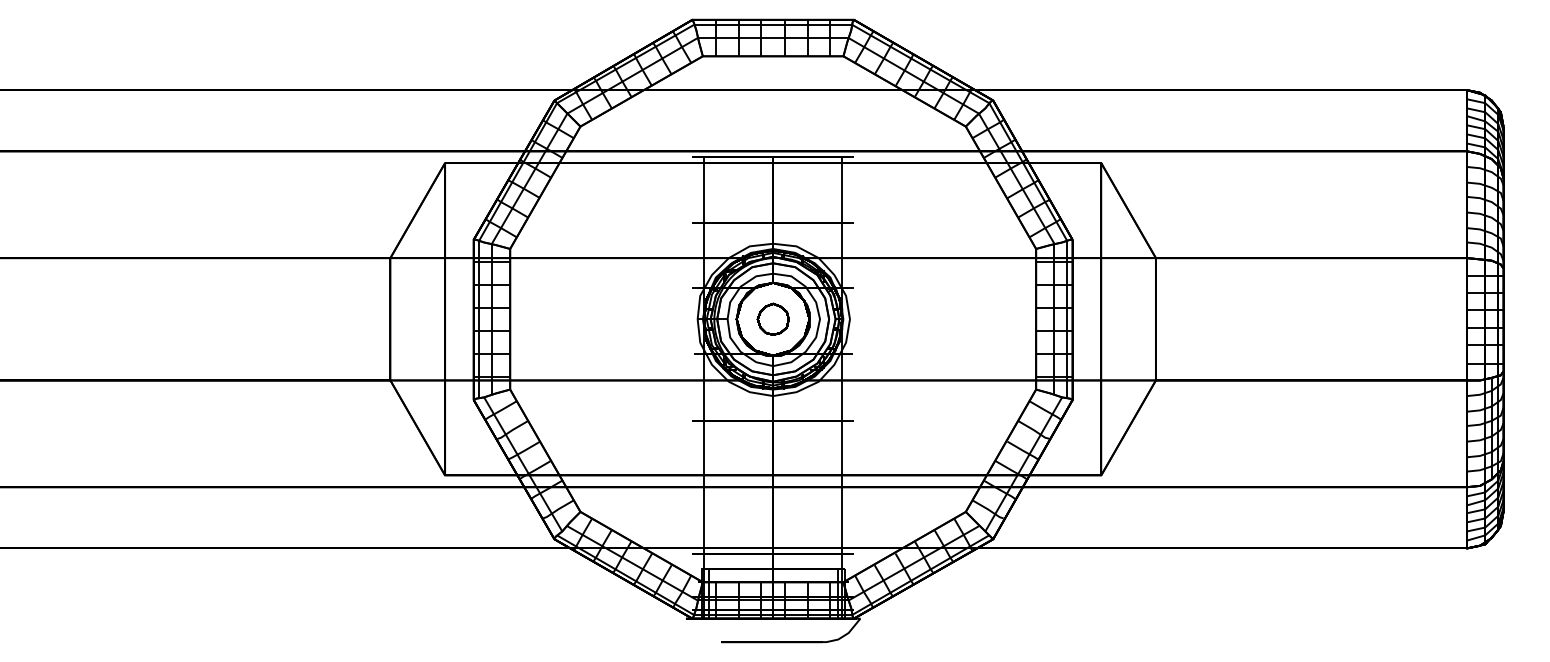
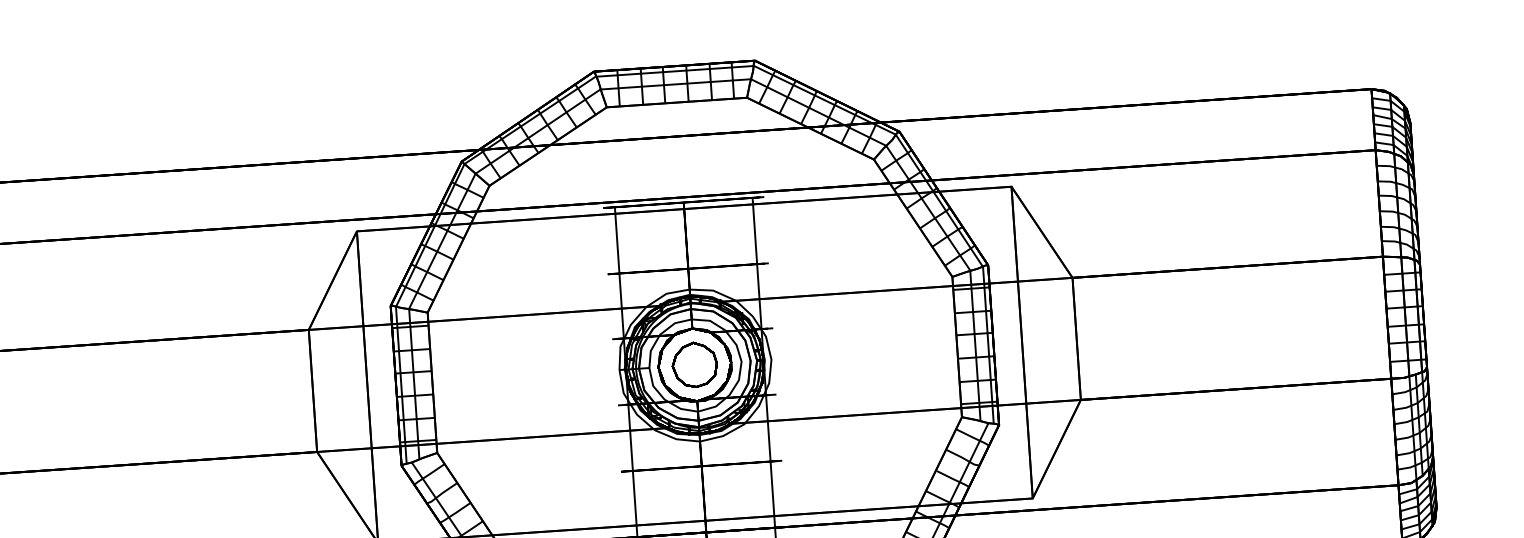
part: (773, 319) -> (695, 365), size x1.43

